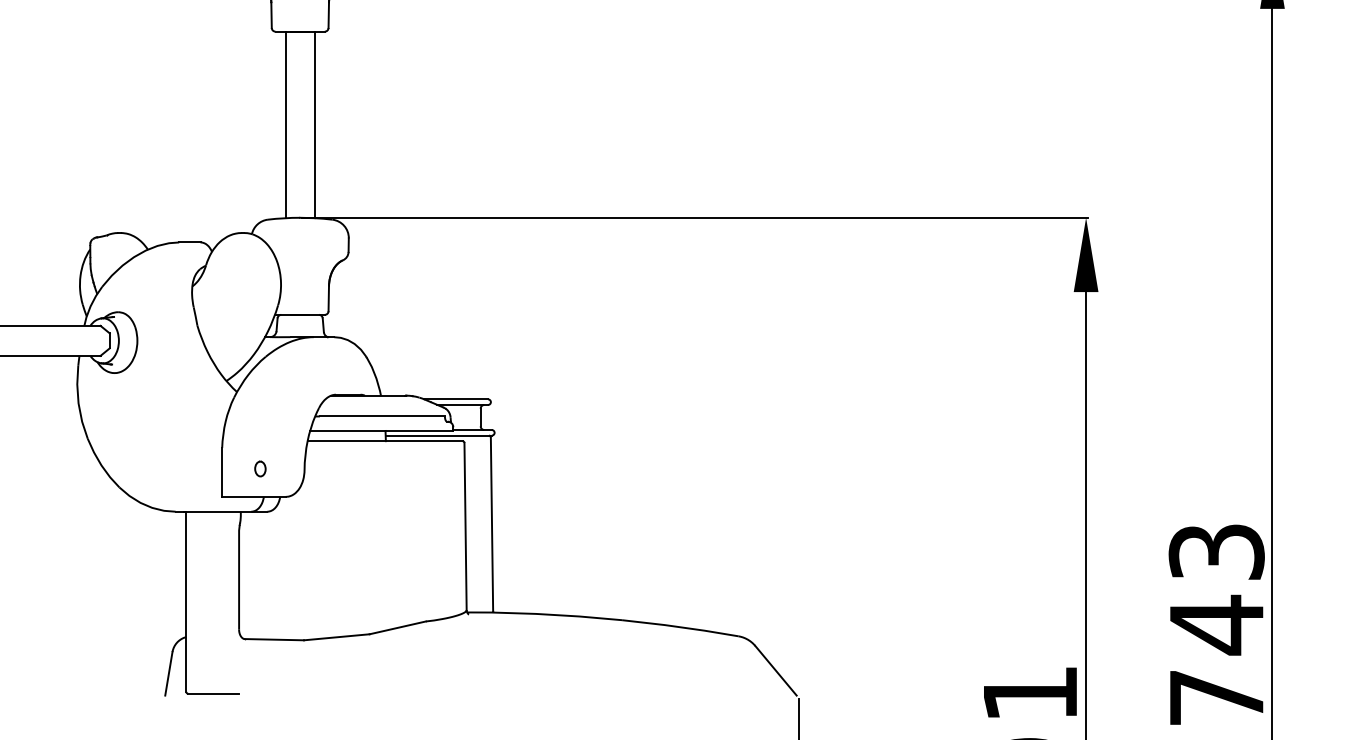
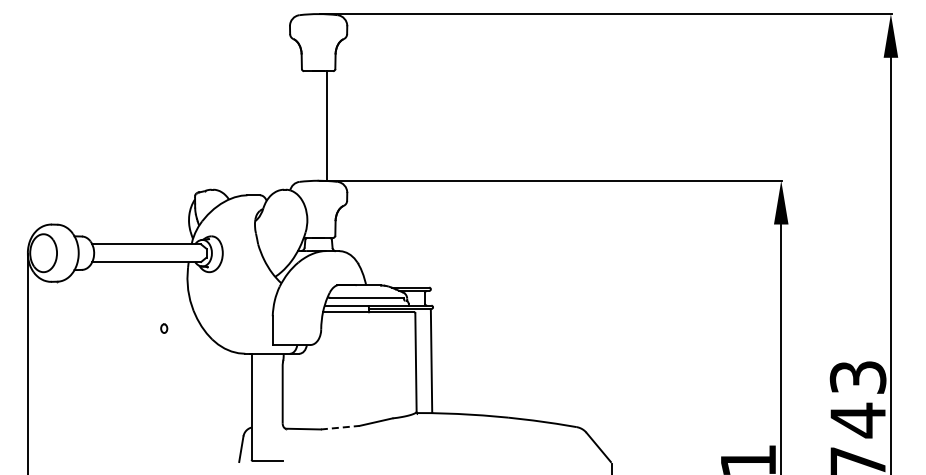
line: (286, 125) -> (310, 126), removed
part: (260, 468) -> (164, 328), moved
line: (337, 636) -> (340, 427), solid -> dashed

